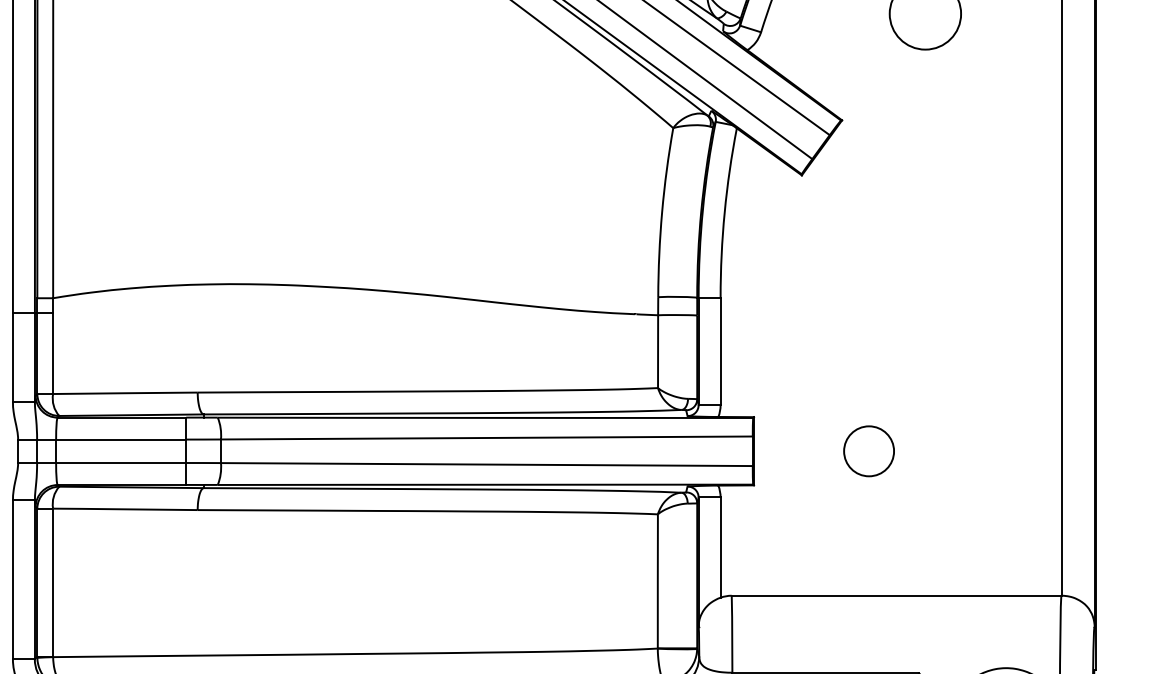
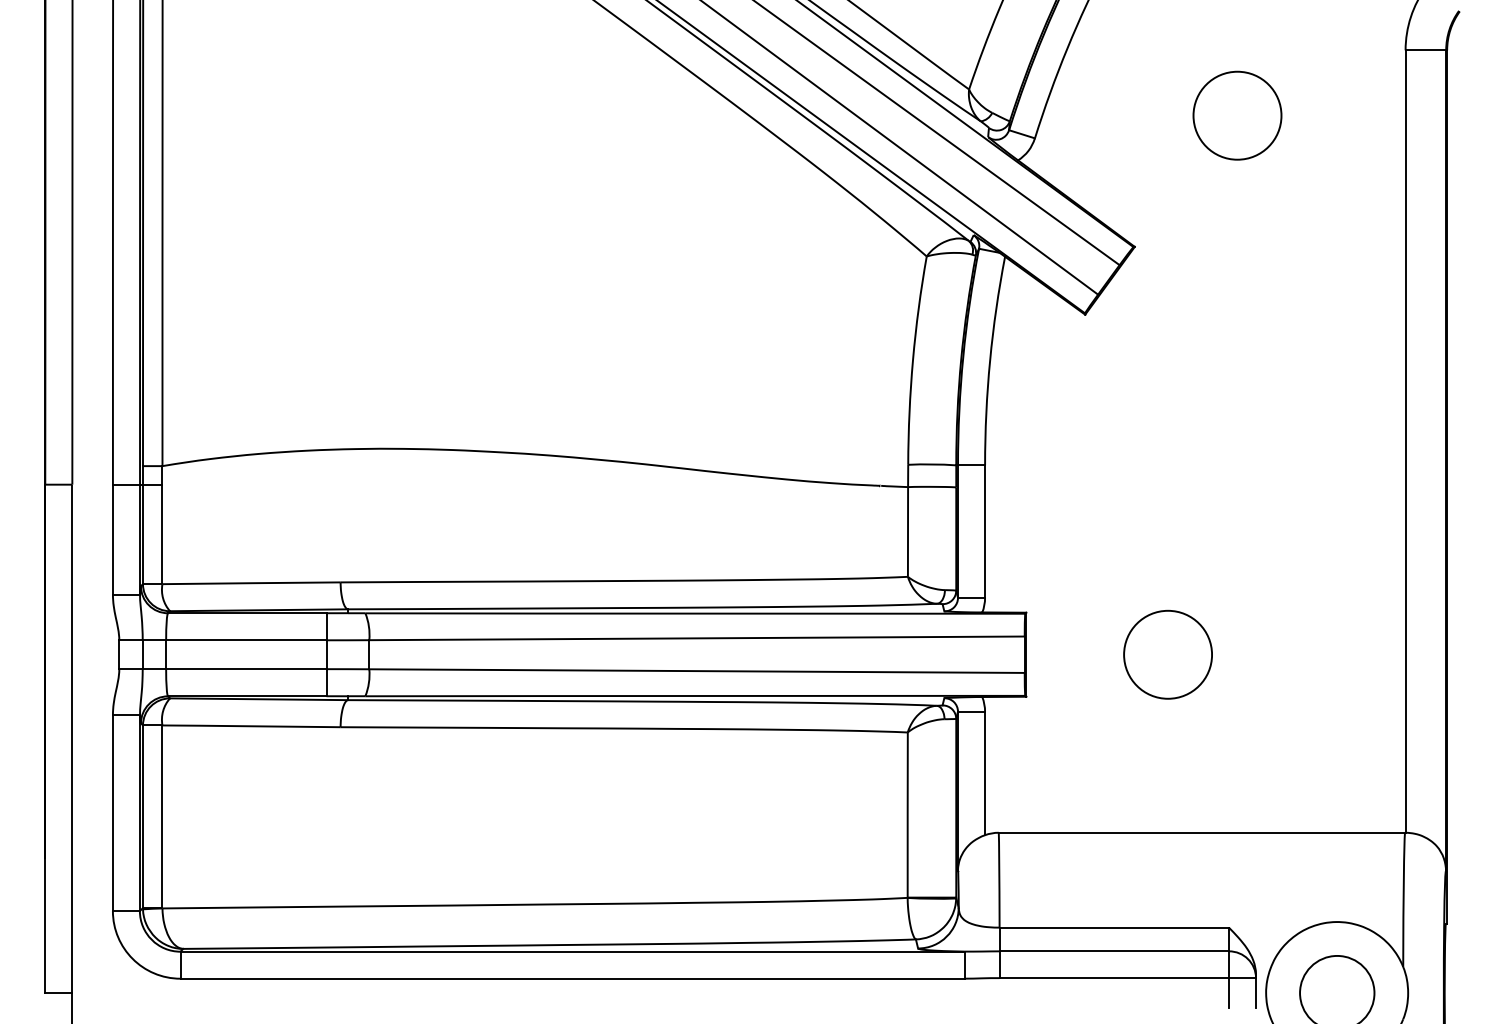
circle: (869, 451) -> (1168, 654), size x1.43

